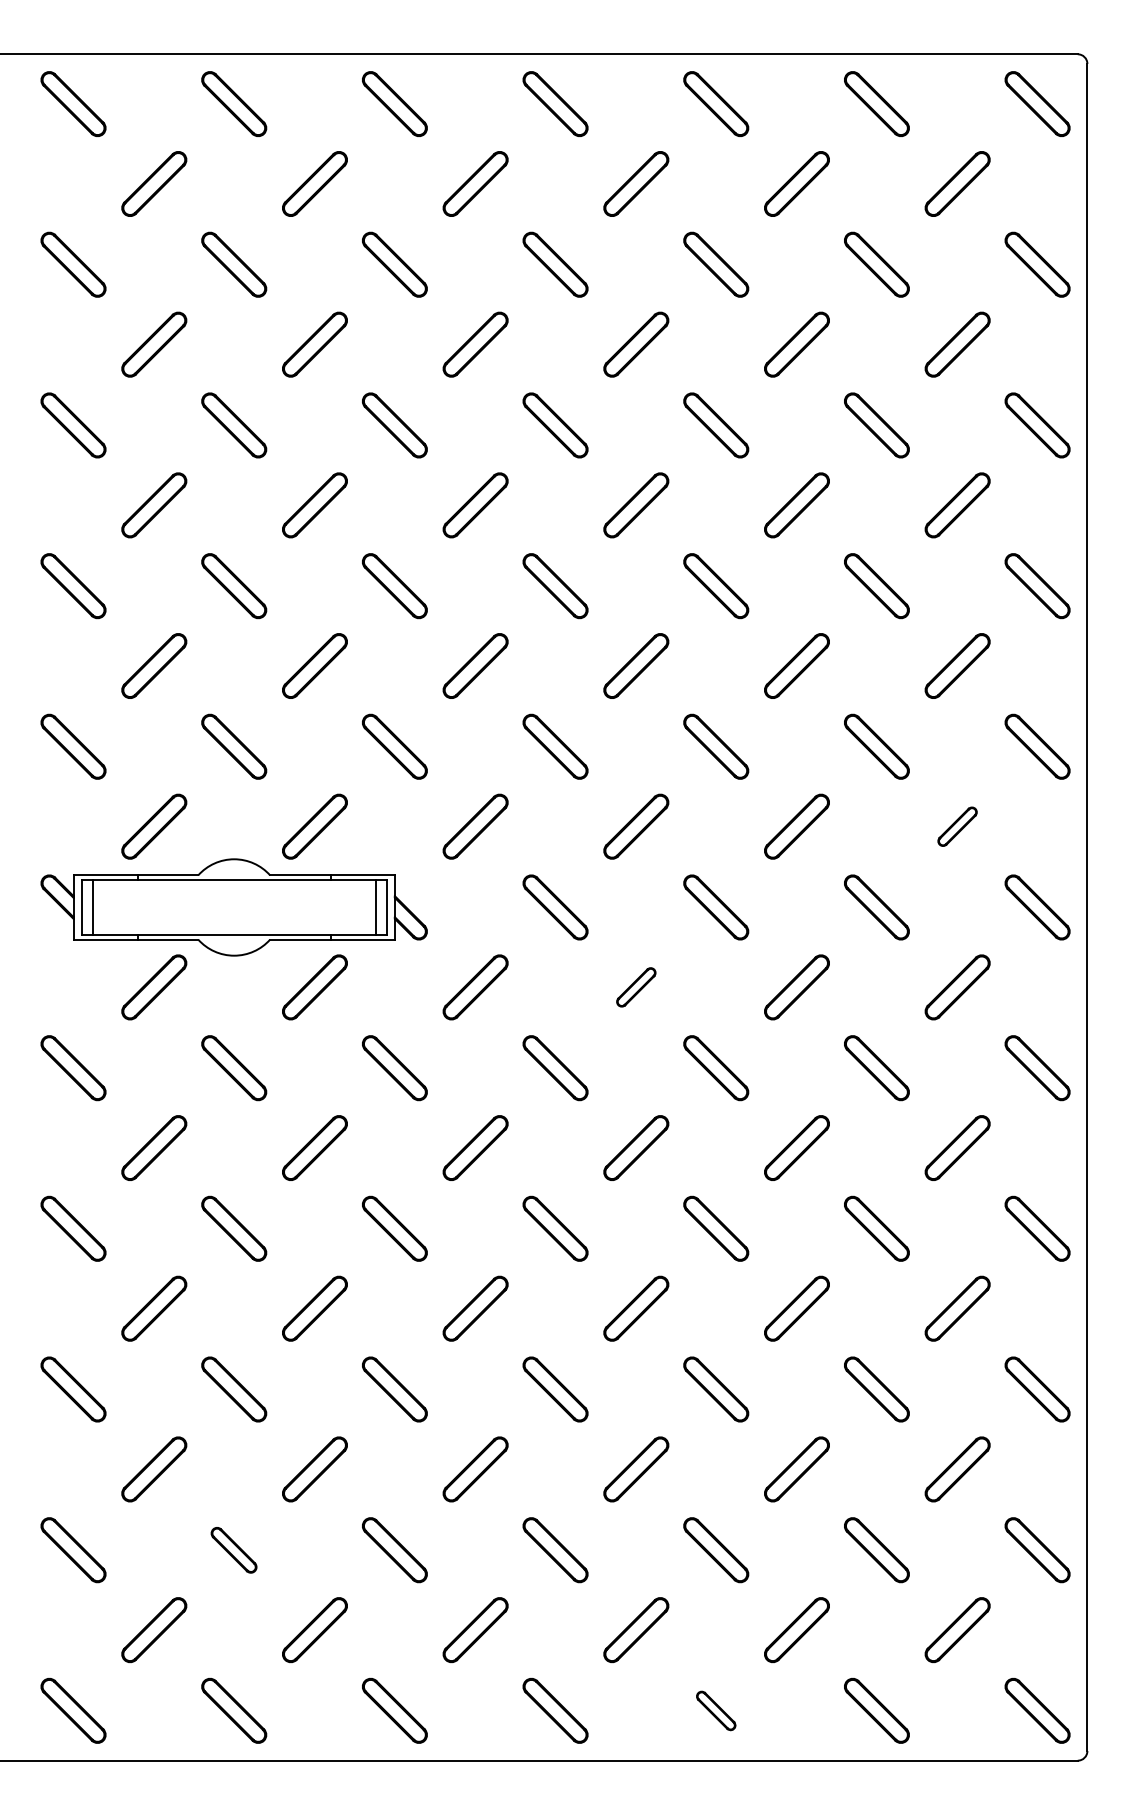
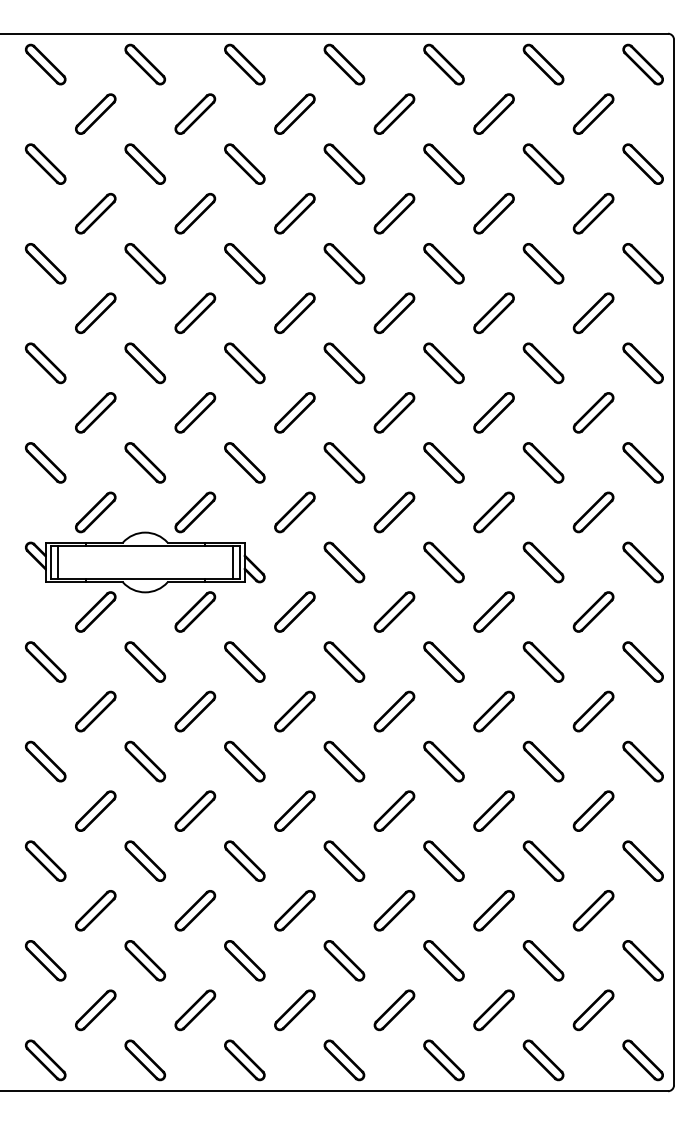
part: (957, 826) -> (593, 512), size x1.67
part: (636, 986) -> (394, 611), size x1.67
part: (232, 1549) -> (144, 960), size x1.43
part: (715, 1711) -> (443, 1060), size x1.67

